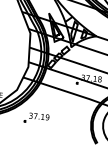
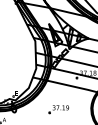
part: (36, 118) -> (58, 109), moved

